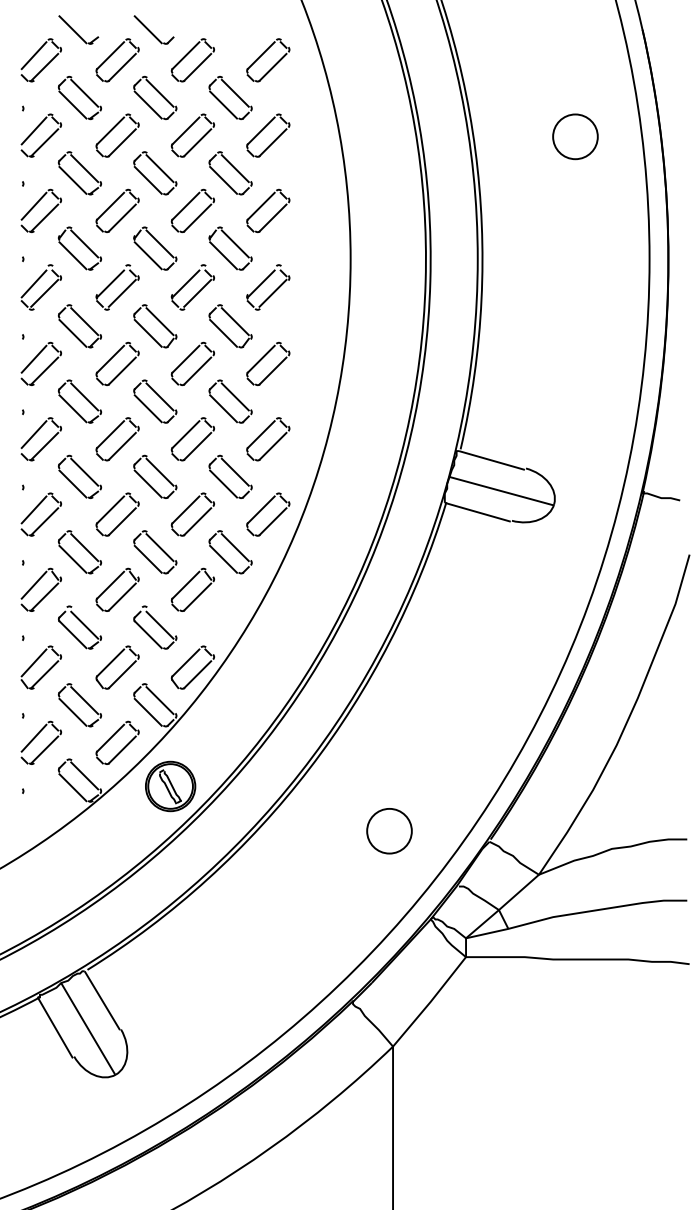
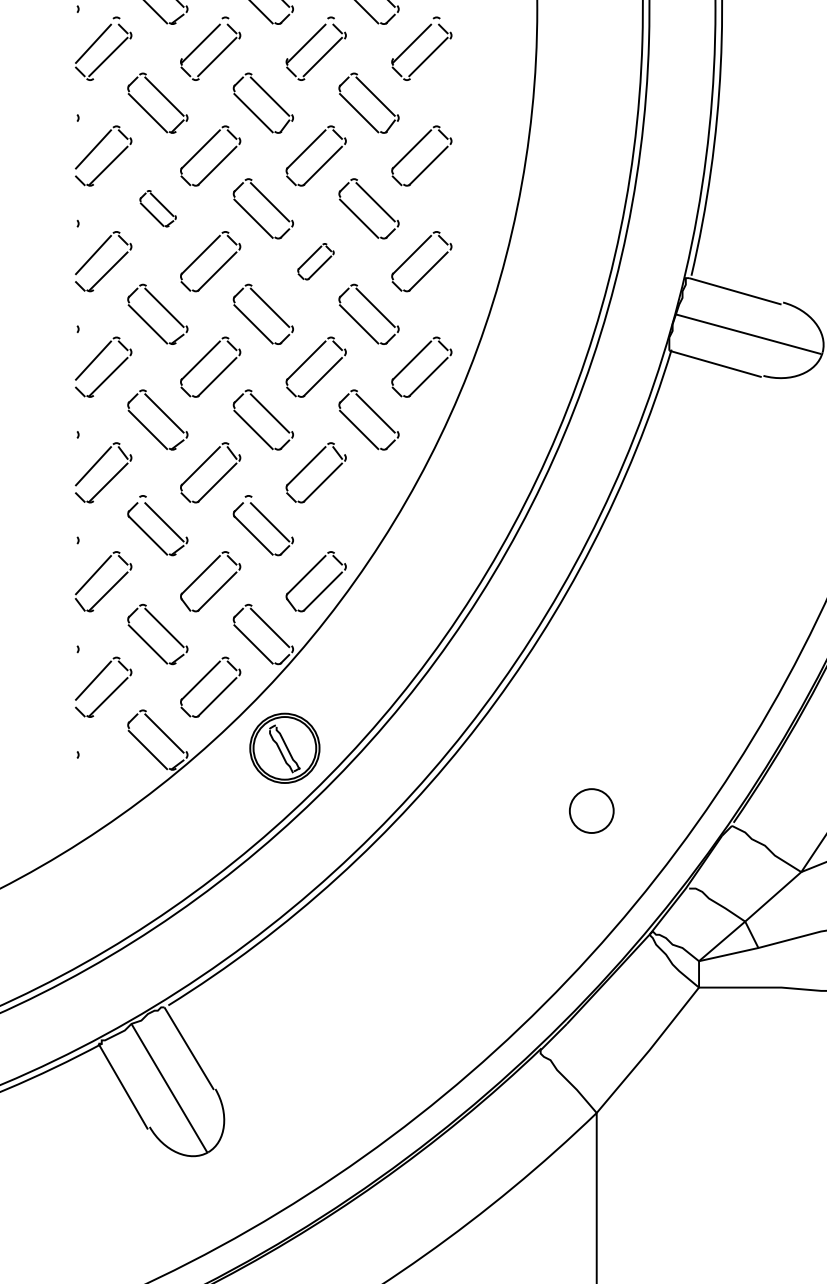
part: (80, 401) -> (158, 208), size x0.6
part: (192, 439) -> (315, 261), size x0.6
circle: (389, 830) -> (591, 810), size x0.7

